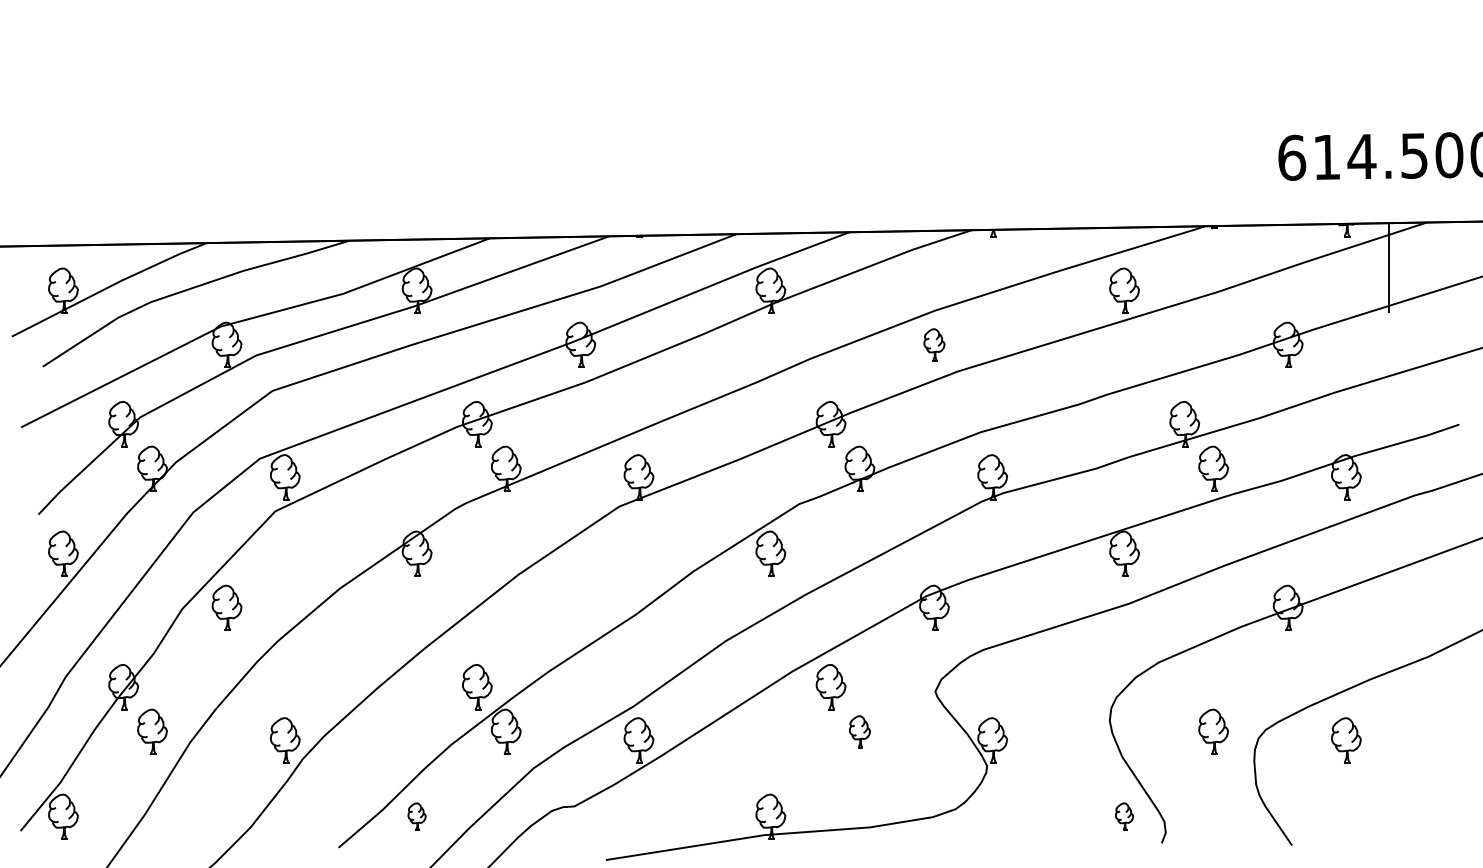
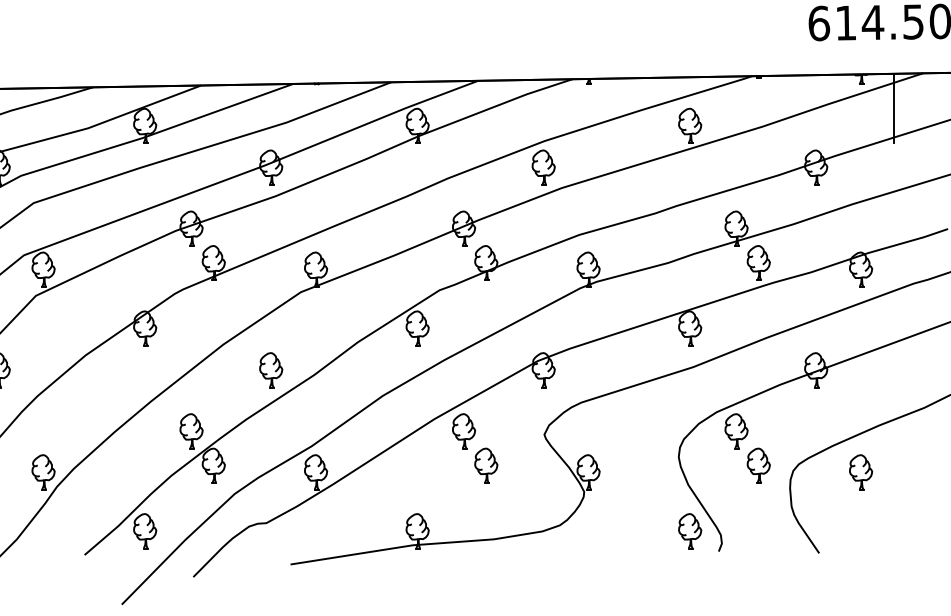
part: (934, 344) -> (543, 167), size x1.43
part: (580, 607) -> (271, 369), added
part: (1184, 687) -> (736, 431), added
part: (859, 731) -> (485, 465), size x1.43
part: (416, 816) -> (144, 530), size x1.67
part: (1124, 816) -> (690, 530), size x1.67

